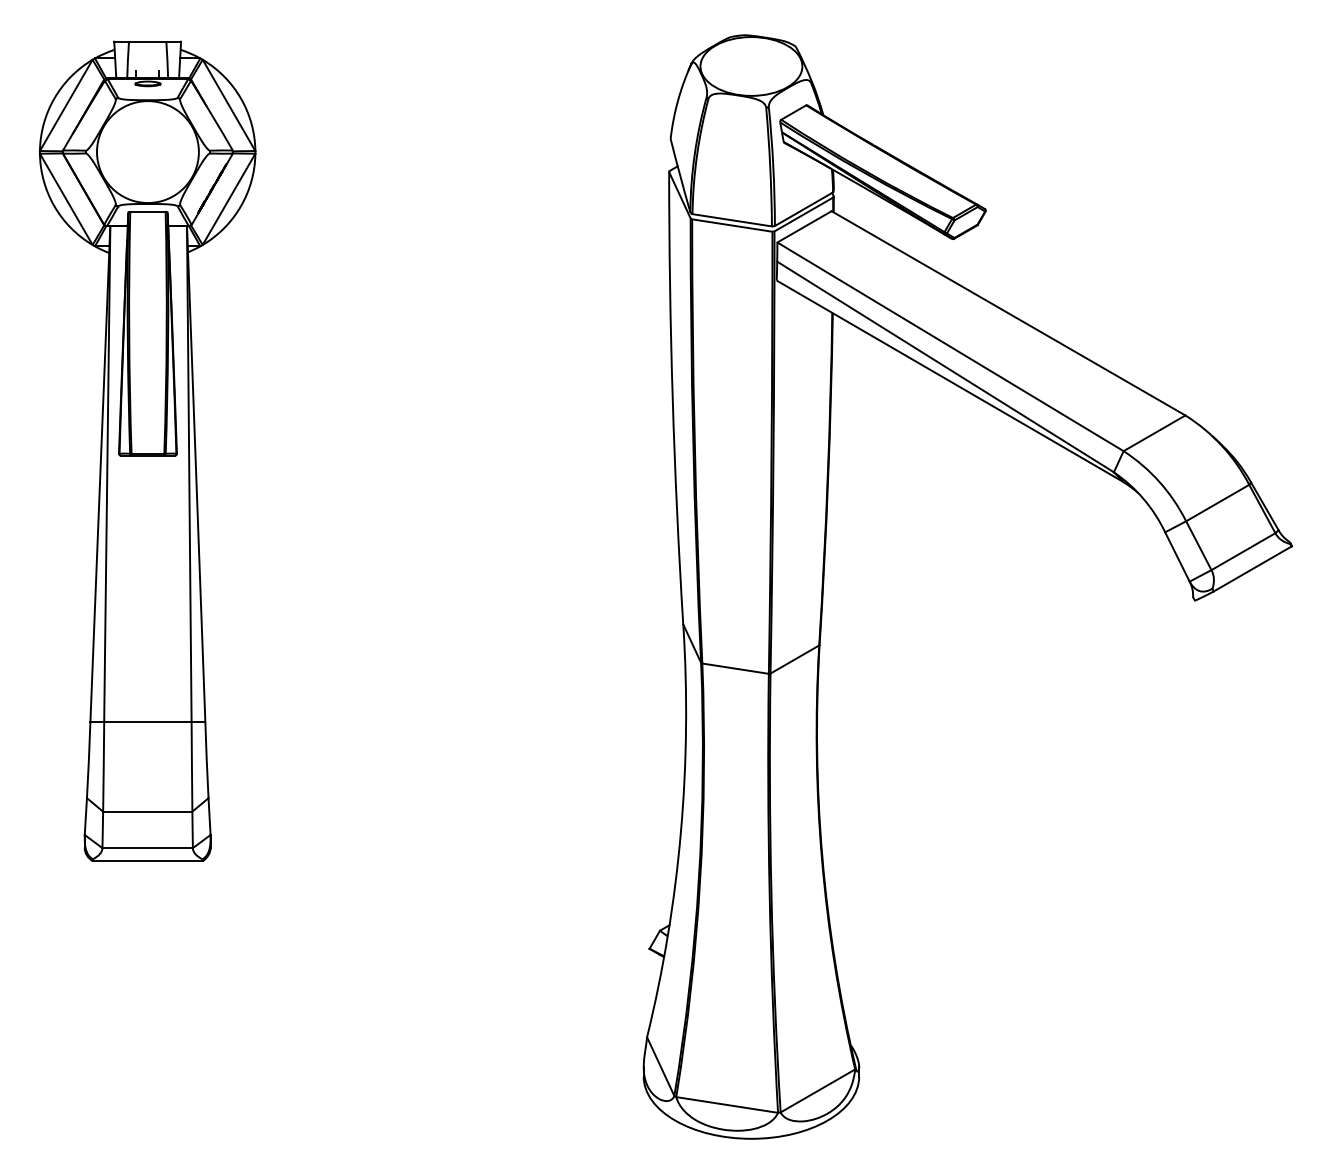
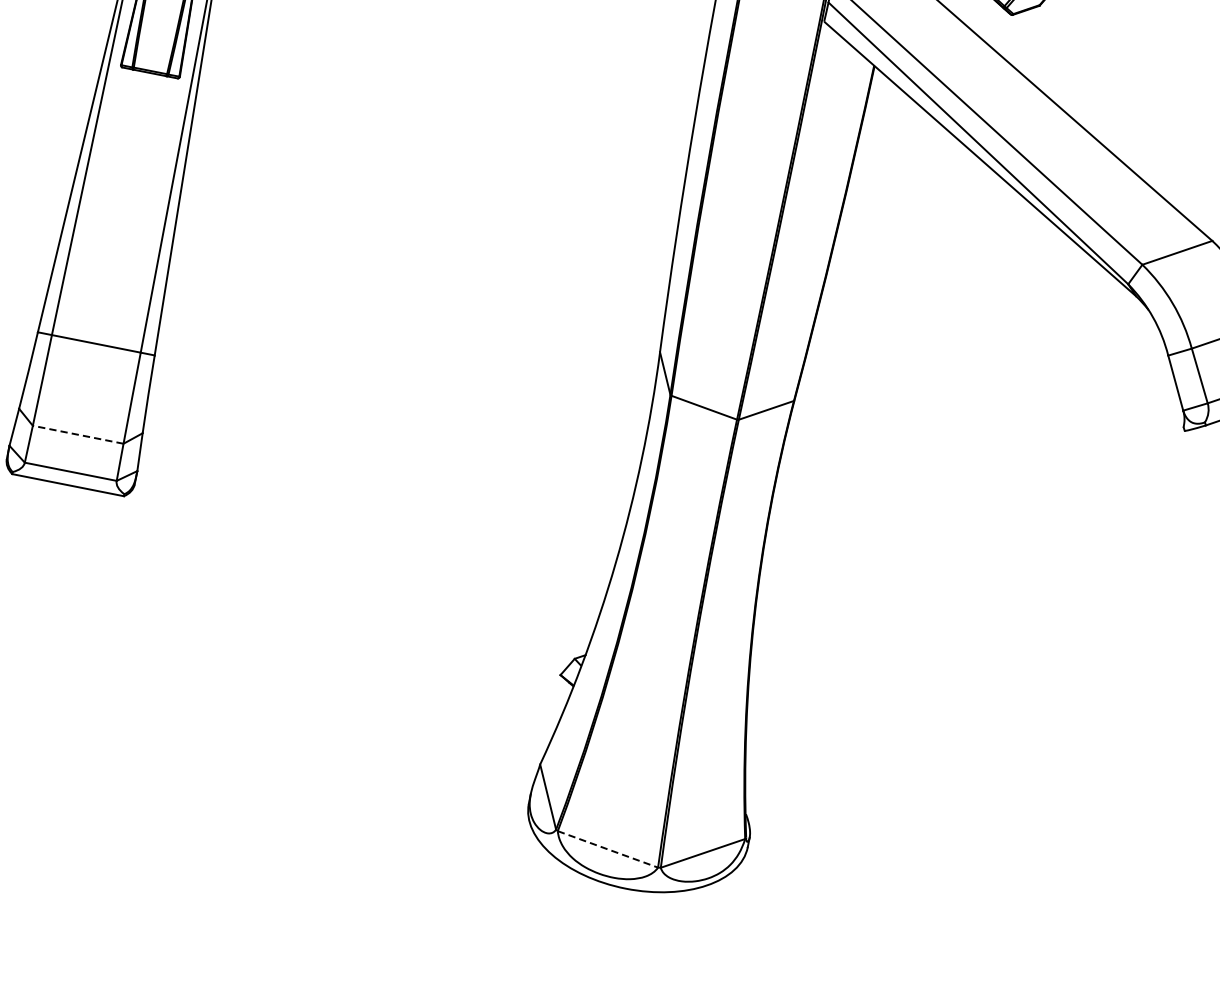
line: (147, 811) -> (77, 434), solid -> dashed
line: (727, 1105) -> (608, 849), solid -> dashed

